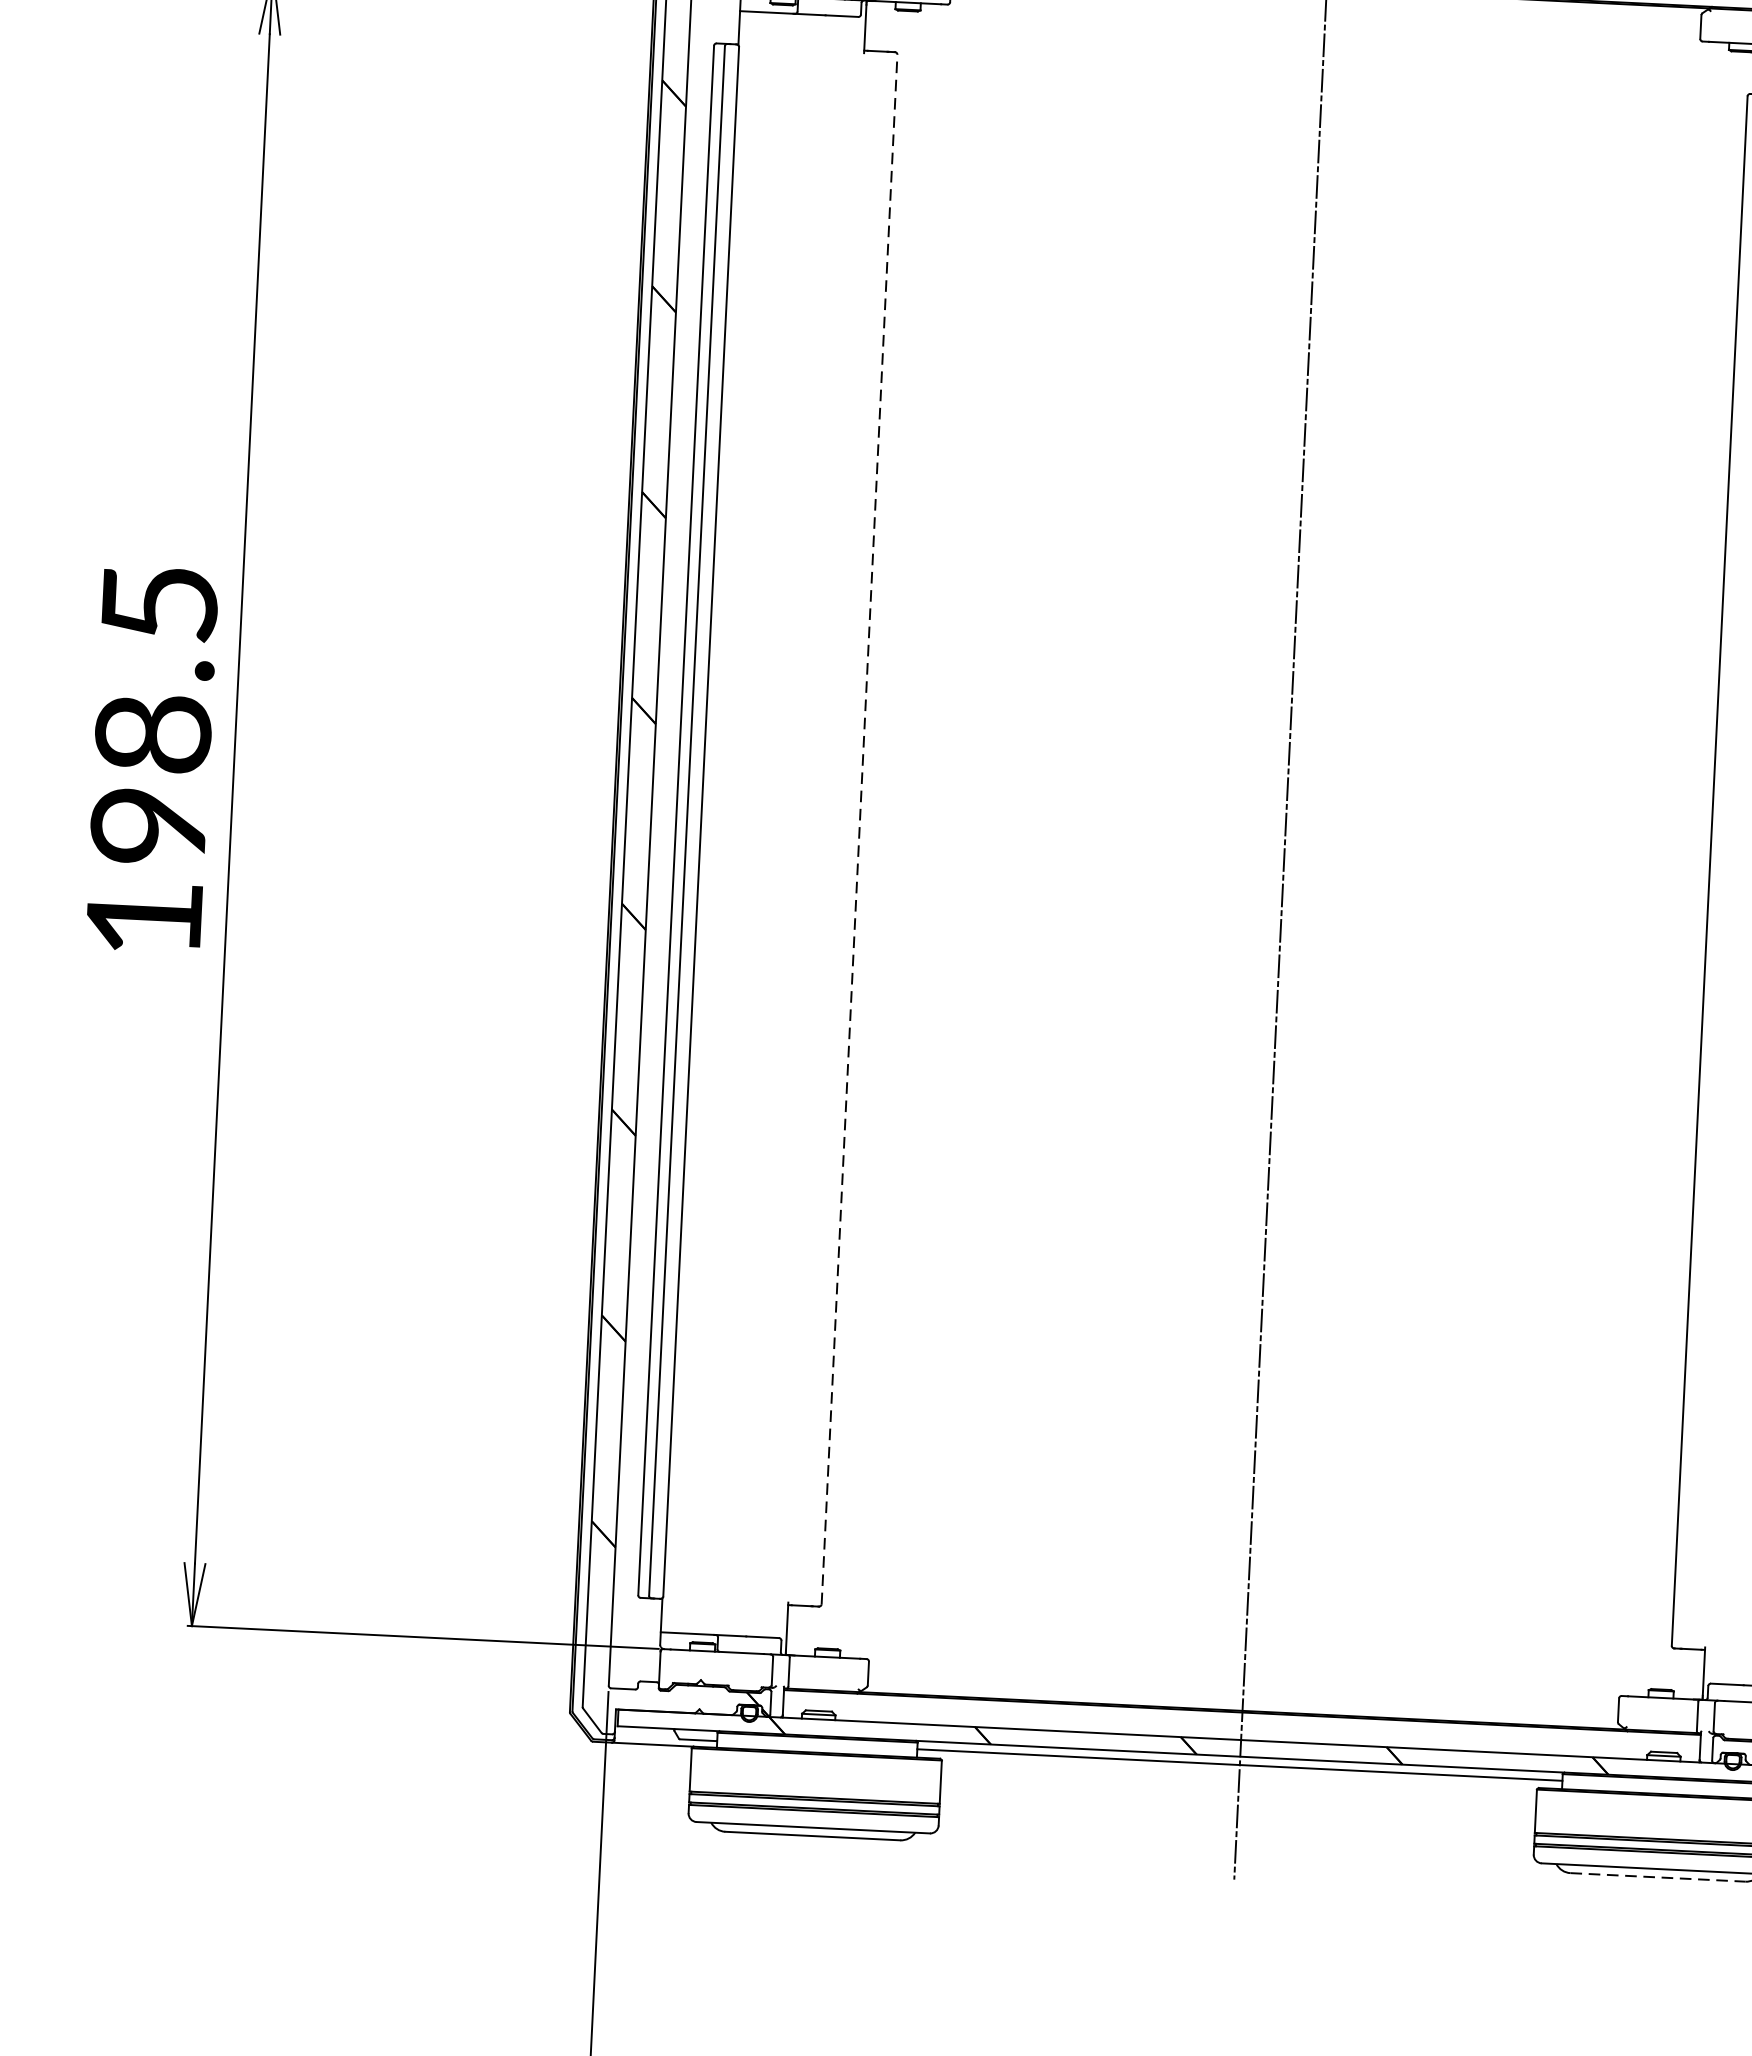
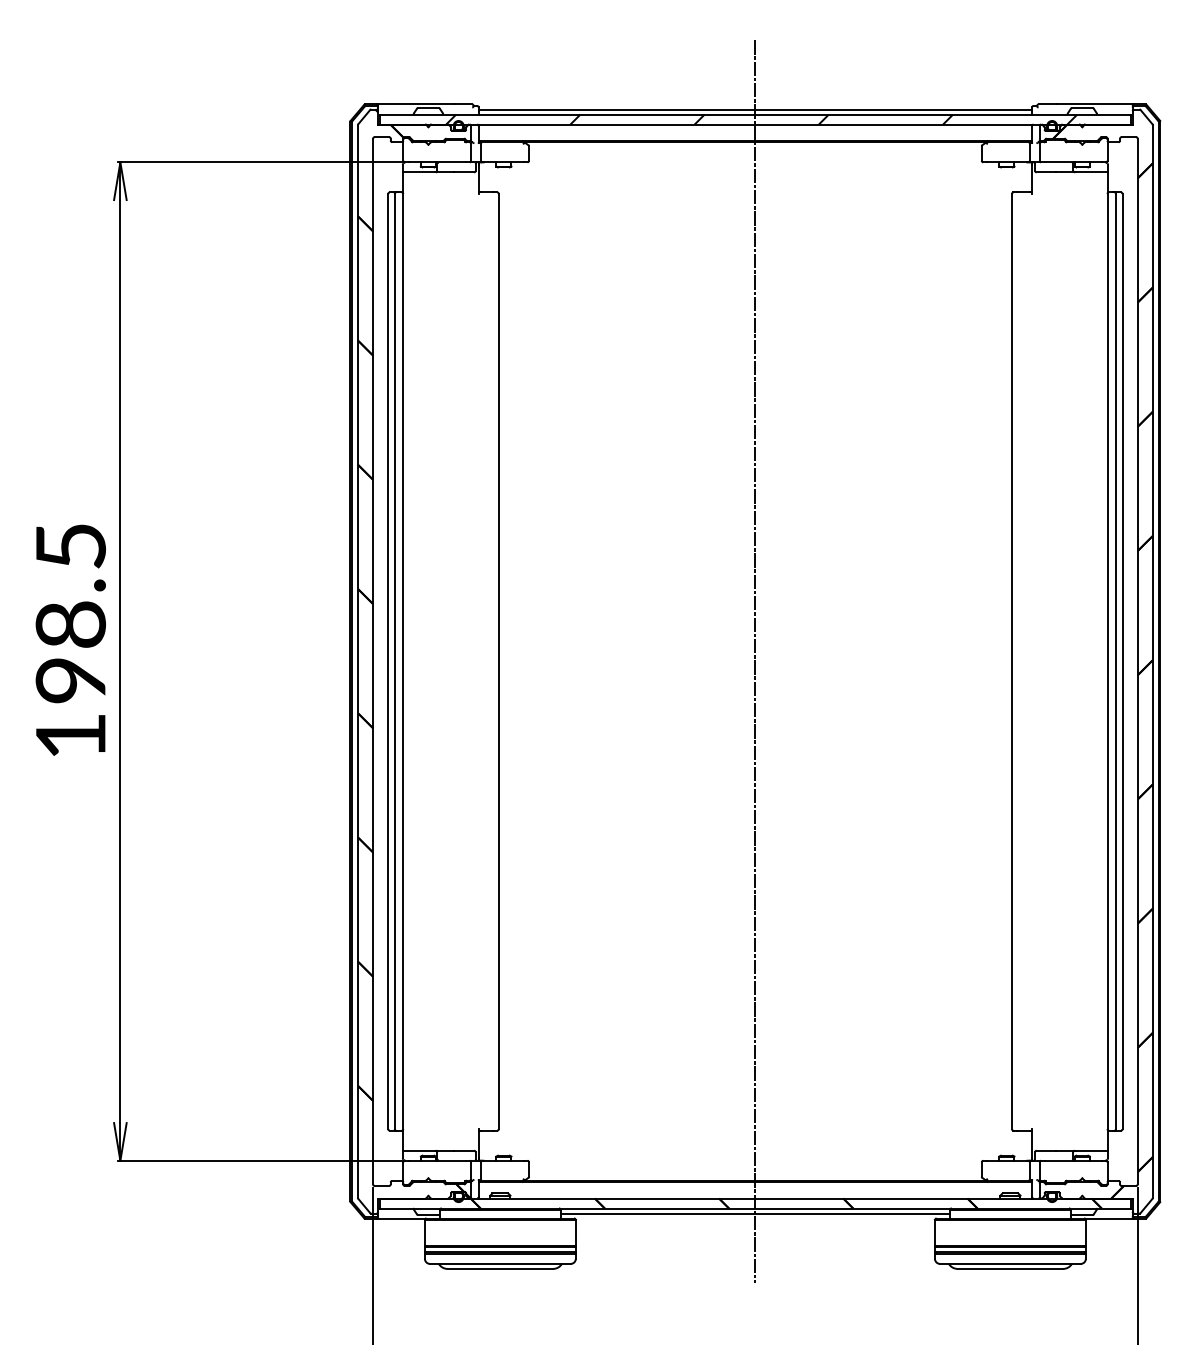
line: (858, 829) -> (498, 661), dashed -> solid
line: (1658, 1876) -> (1010, 1268), dashed -> solid

